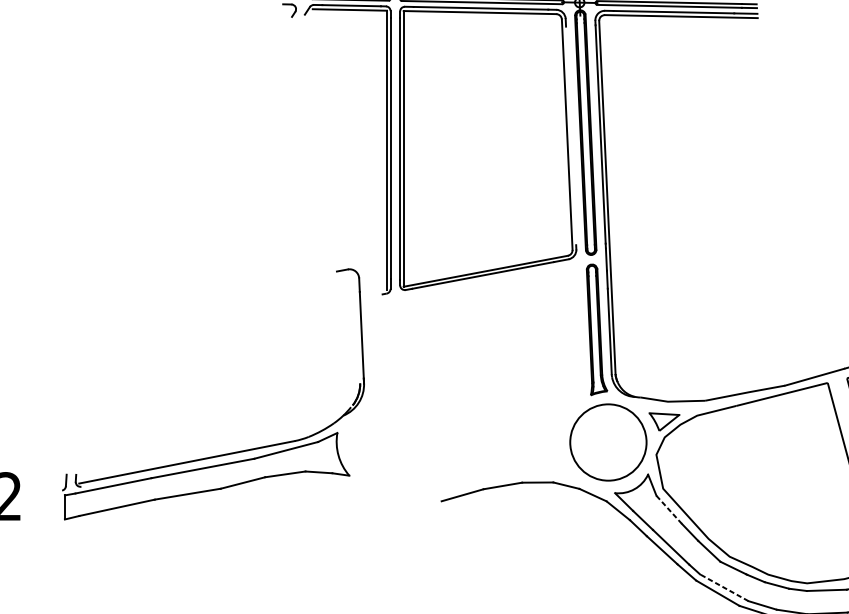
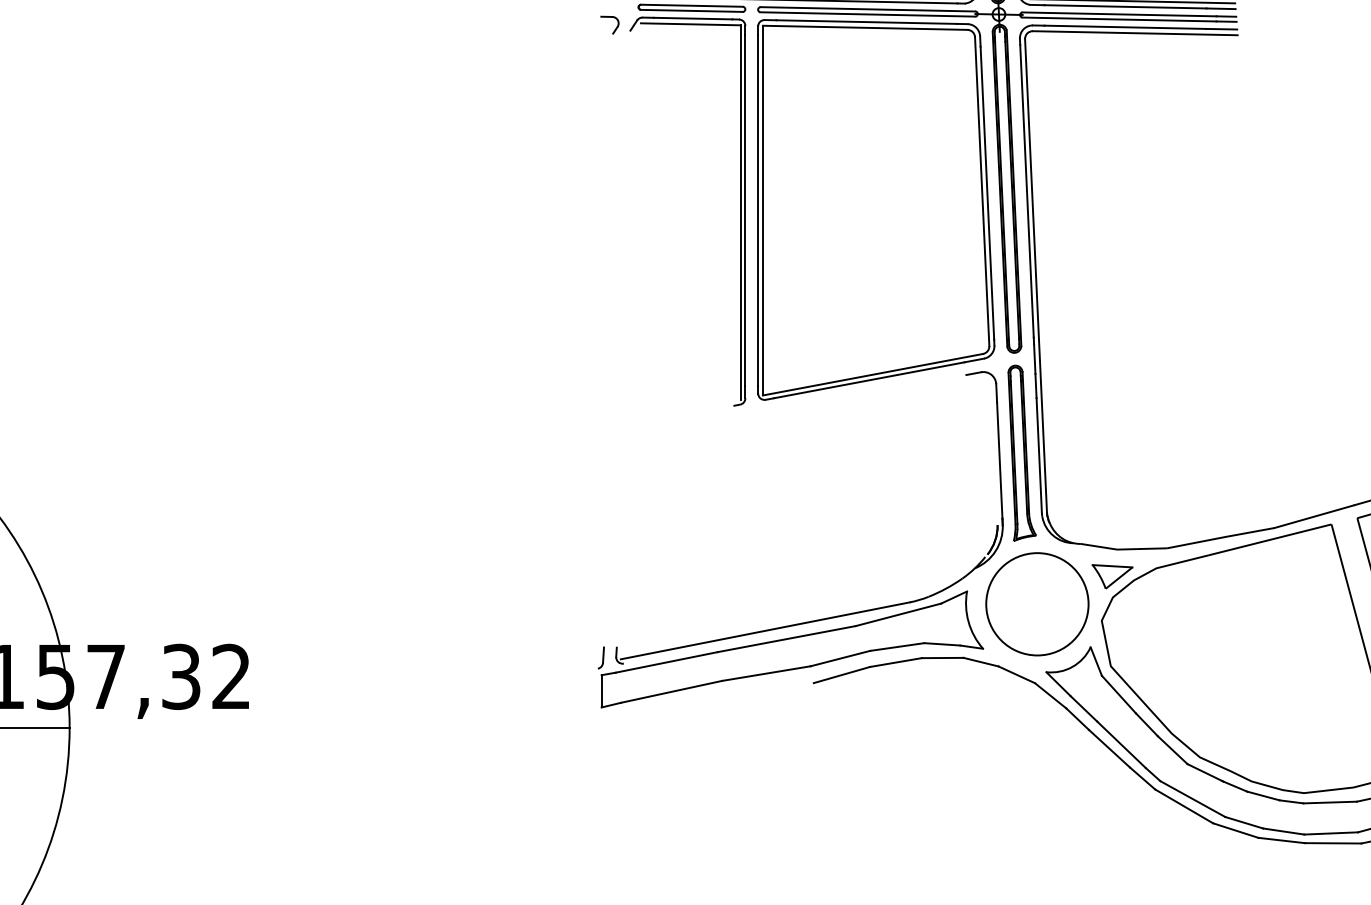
line: (571, 135) -> (987, 192), added
part: (225, 453) -> (816, 619), moved
line: (669, 509) -> (1119, 694), dashed -> solid
line: (724, 587) -> (1192, 798), dashed -> solid

